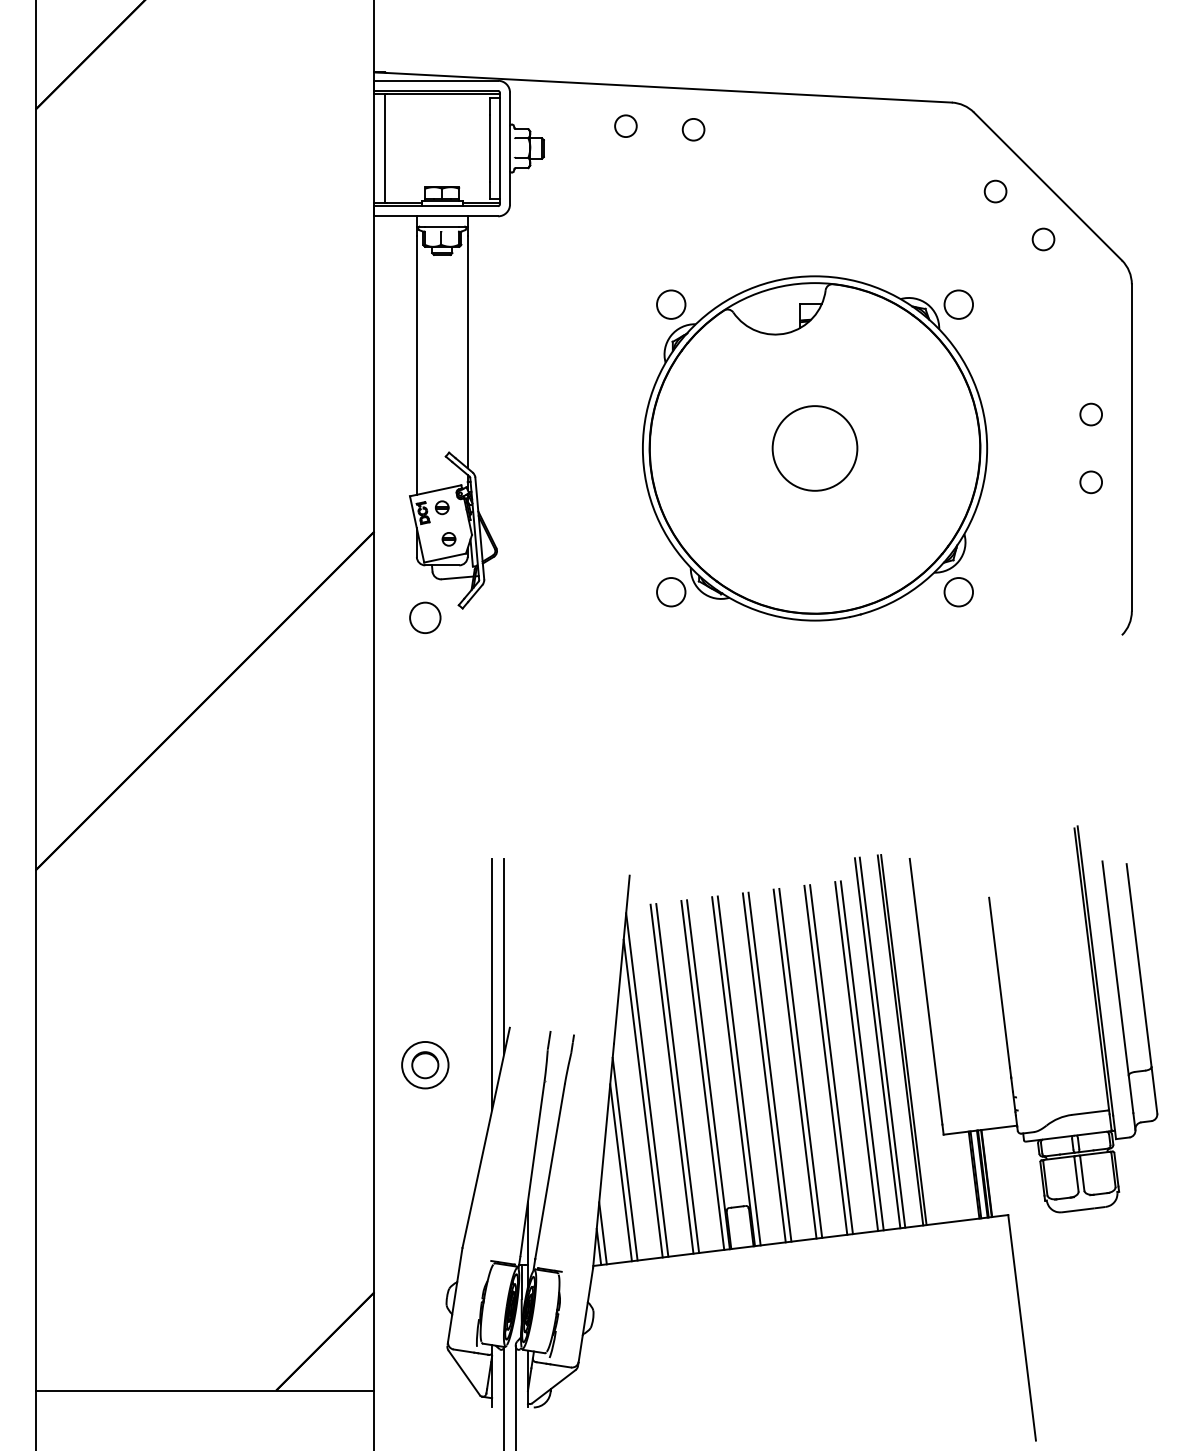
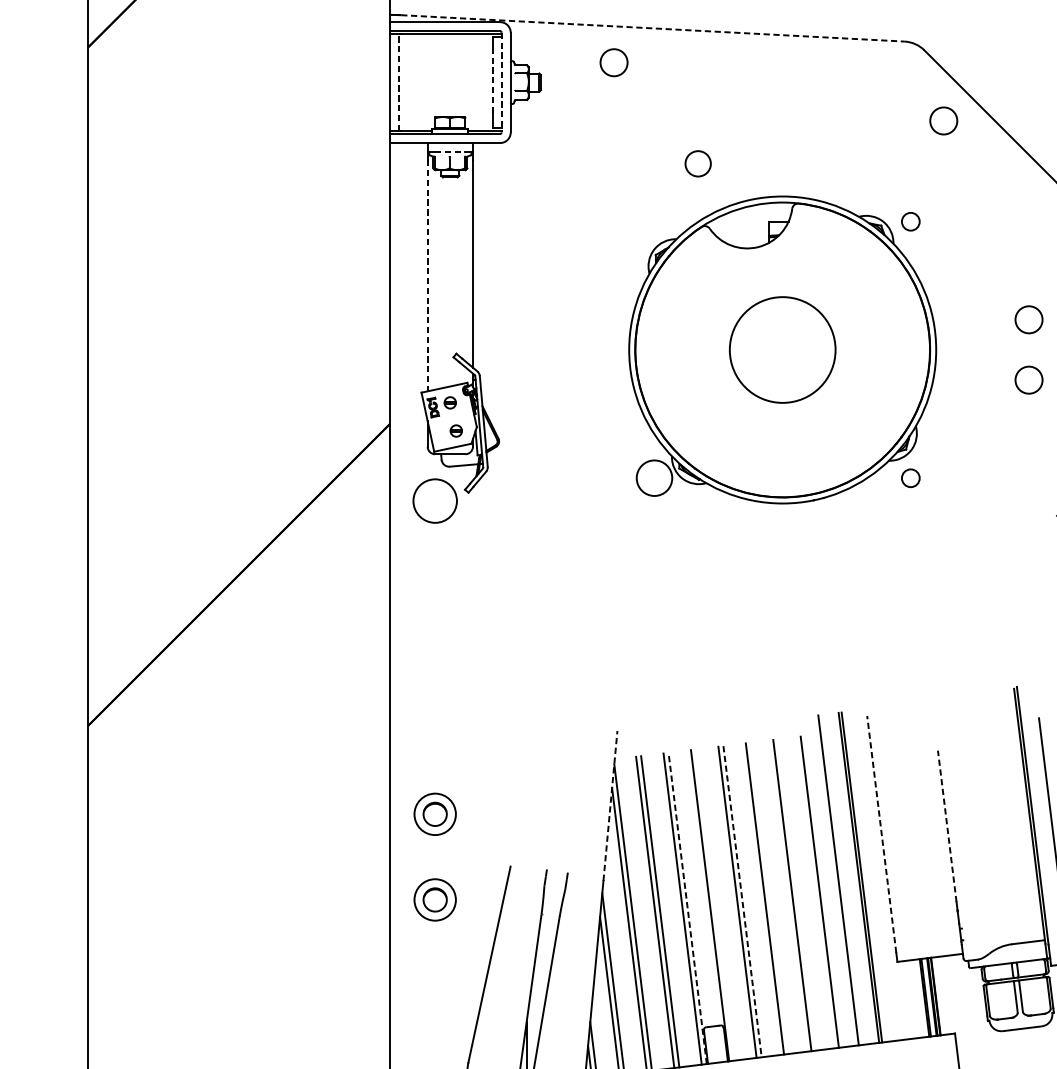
line: (669, 87) -> (652, 28), solid -> dashed
circle: (625, 125) -> (613, 62), size x1.4
circle: (693, 129) -> (674, 65), removed
line: (384, 148) -> (398, 82), solid -> dashed
line: (489, 148) -> (492, 82), solid -> dashed
line: (499, 148) -> (501, 82), solid -> dashed
circle: (995, 191) -> (943, 120), size x1.4
line: (442, 226) -> (450, 152), solid -> dashed
circle: (1043, 239) -> (986, 163), removed
circle: (671, 304) -> (698, 163), moved
circle: (958, 304) -> (910, 221), size x0.7
line: (416, 365) -> (427, 276), solid -> dashed
circle: (1090, 414) -> (1028, 319), size x1.4
circle: (814, 448) -> (782, 350), size x1.4
circle: (1090, 482) -> (1028, 380), size x1.4
circle: (671, 592) -> (654, 478), size x1.4
circle: (958, 592) -> (910, 478), size x0.7
circle: (425, 617) -> (435, 500), size x1.6
line: (504, 955) -> (505, 802), removed
line: (621, 959) -> (610, 805), solid -> dashed
part: (425, 969) -> (435, 814), added
line: (999, 982) -> (947, 826), solid -> dashed
line: (492, 984) -> (495, 827), removed
line: (926, 991) -> (882, 834), solid -> dashed
line: (882, 1042) -> (842, 879), removed
line: (861, 1055) -> (824, 891), removed
line: (831, 1059) -> (797, 894), removed
line: (800, 1062) -> (769, 897), removed
line: (769, 1067) -> (742, 902), solid -> dashed
line: (738, 1070) -> (714, 904), removed
line: (708, 1074) -> (687, 908), solid -> dashed

